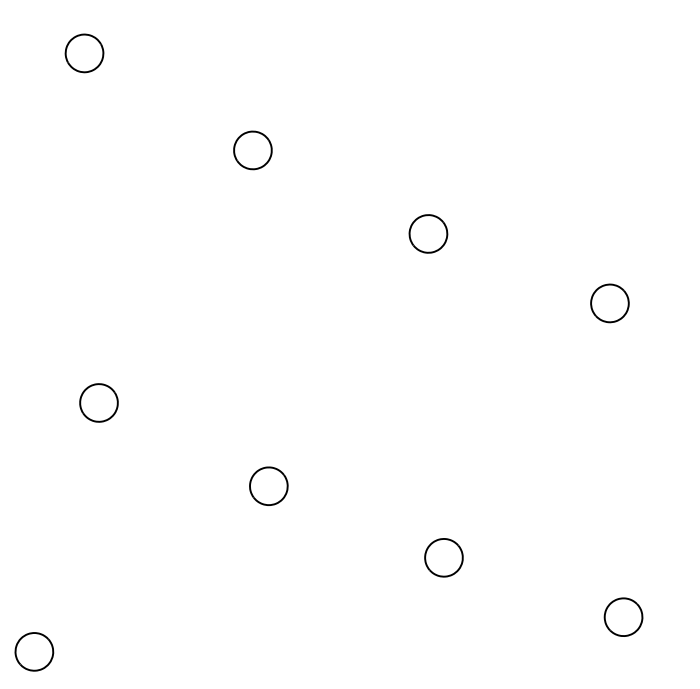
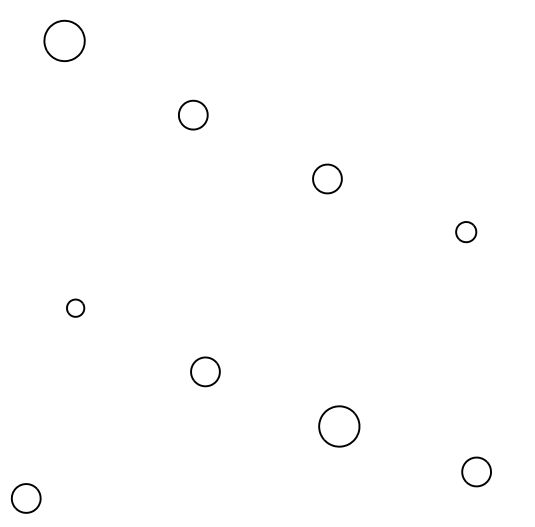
part: (84, 53) -> (64, 41), size x1.4
part: (609, 303) -> (465, 232), size x0.7
part: (98, 402) -> (75, 307), size x0.6
part: (443, 557) -> (338, 426), size x1.4

